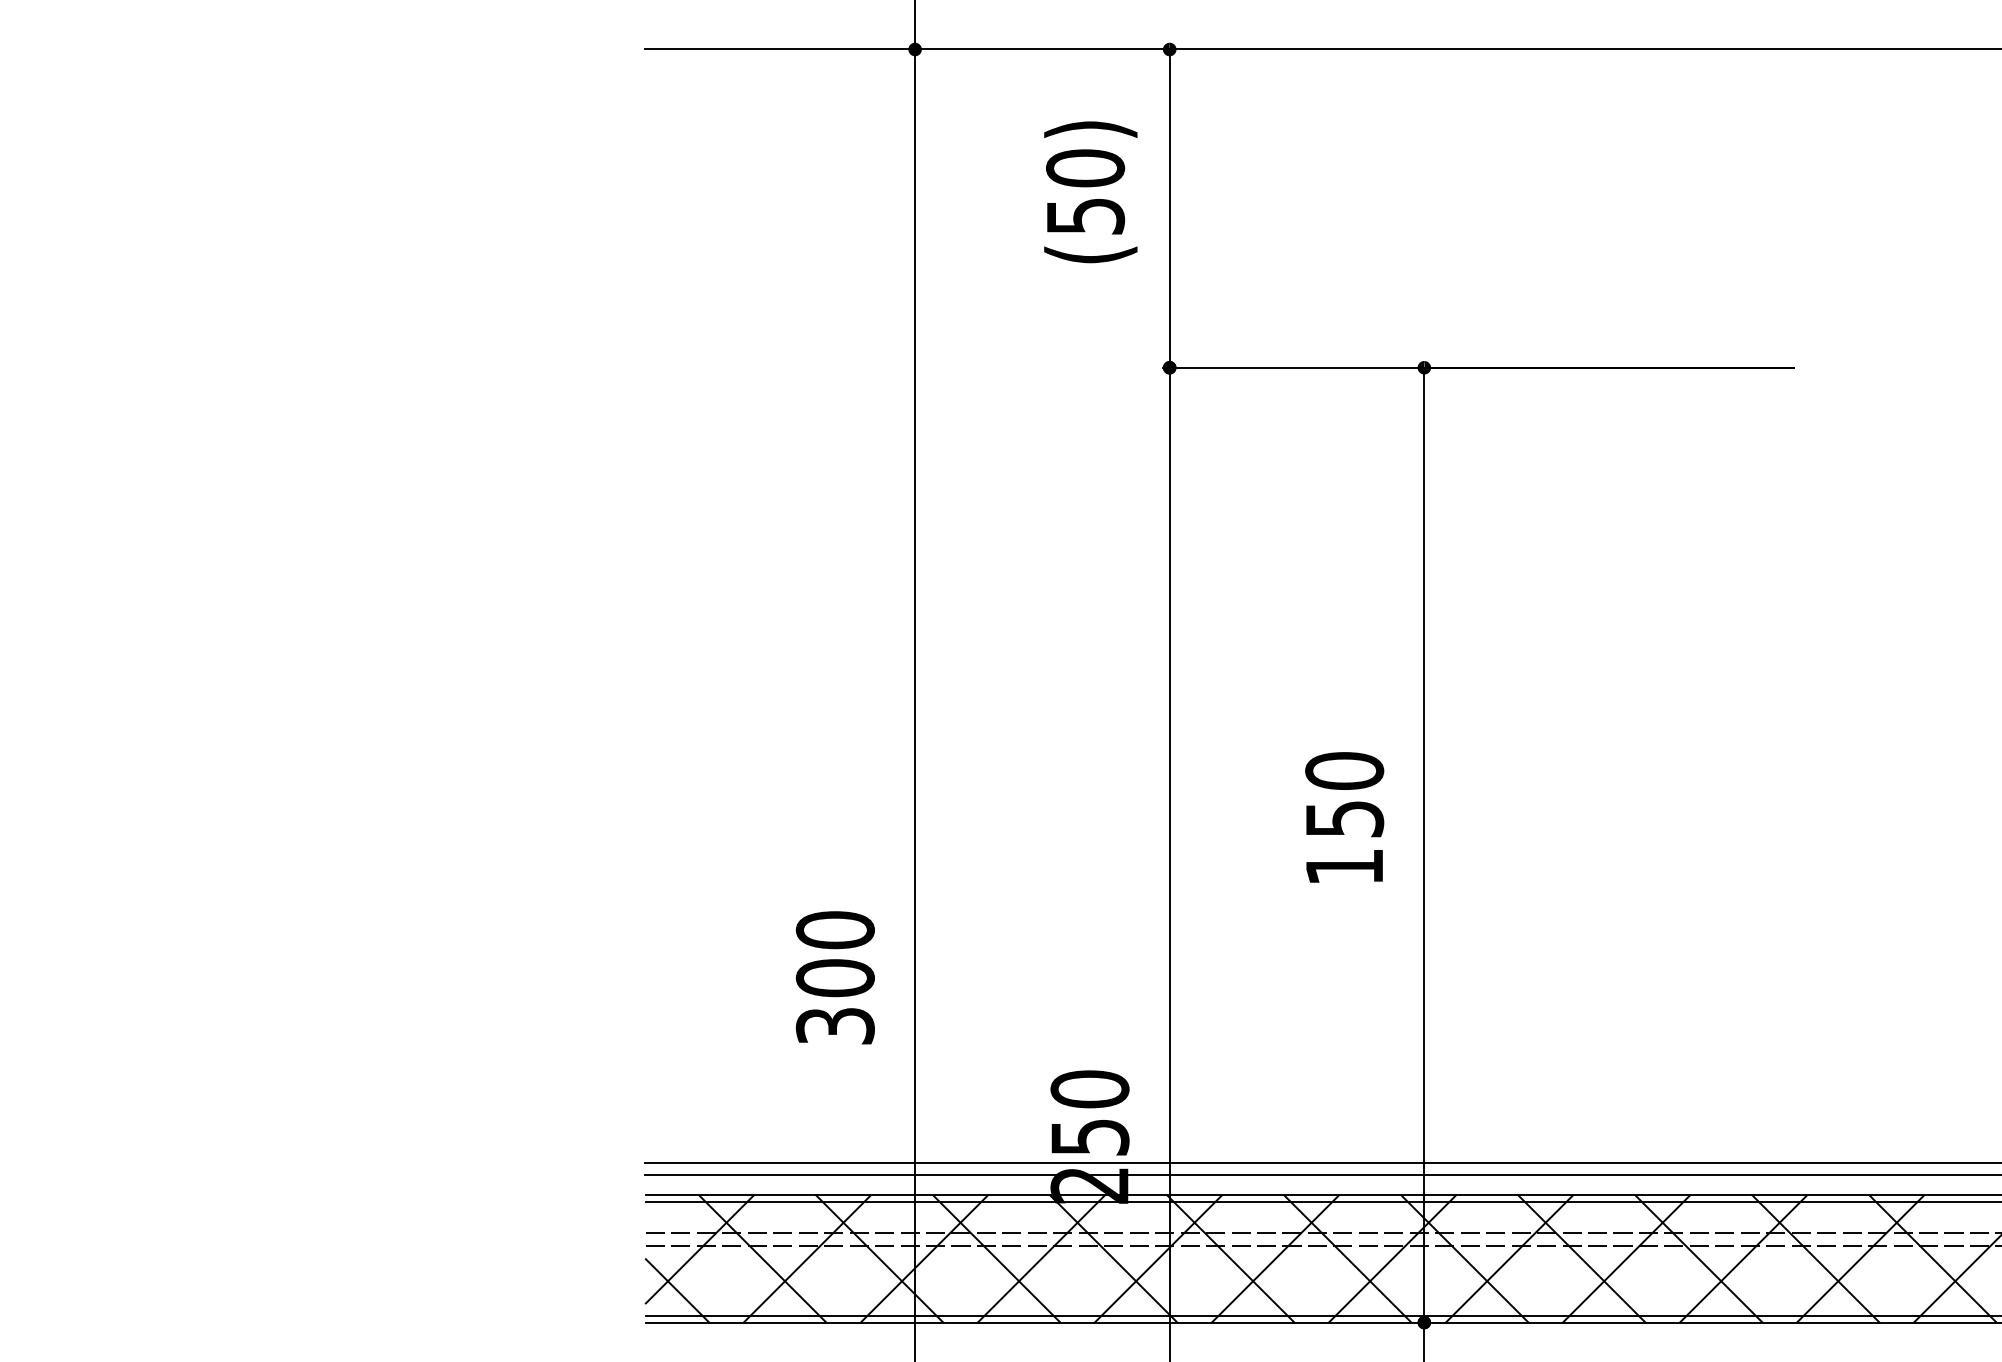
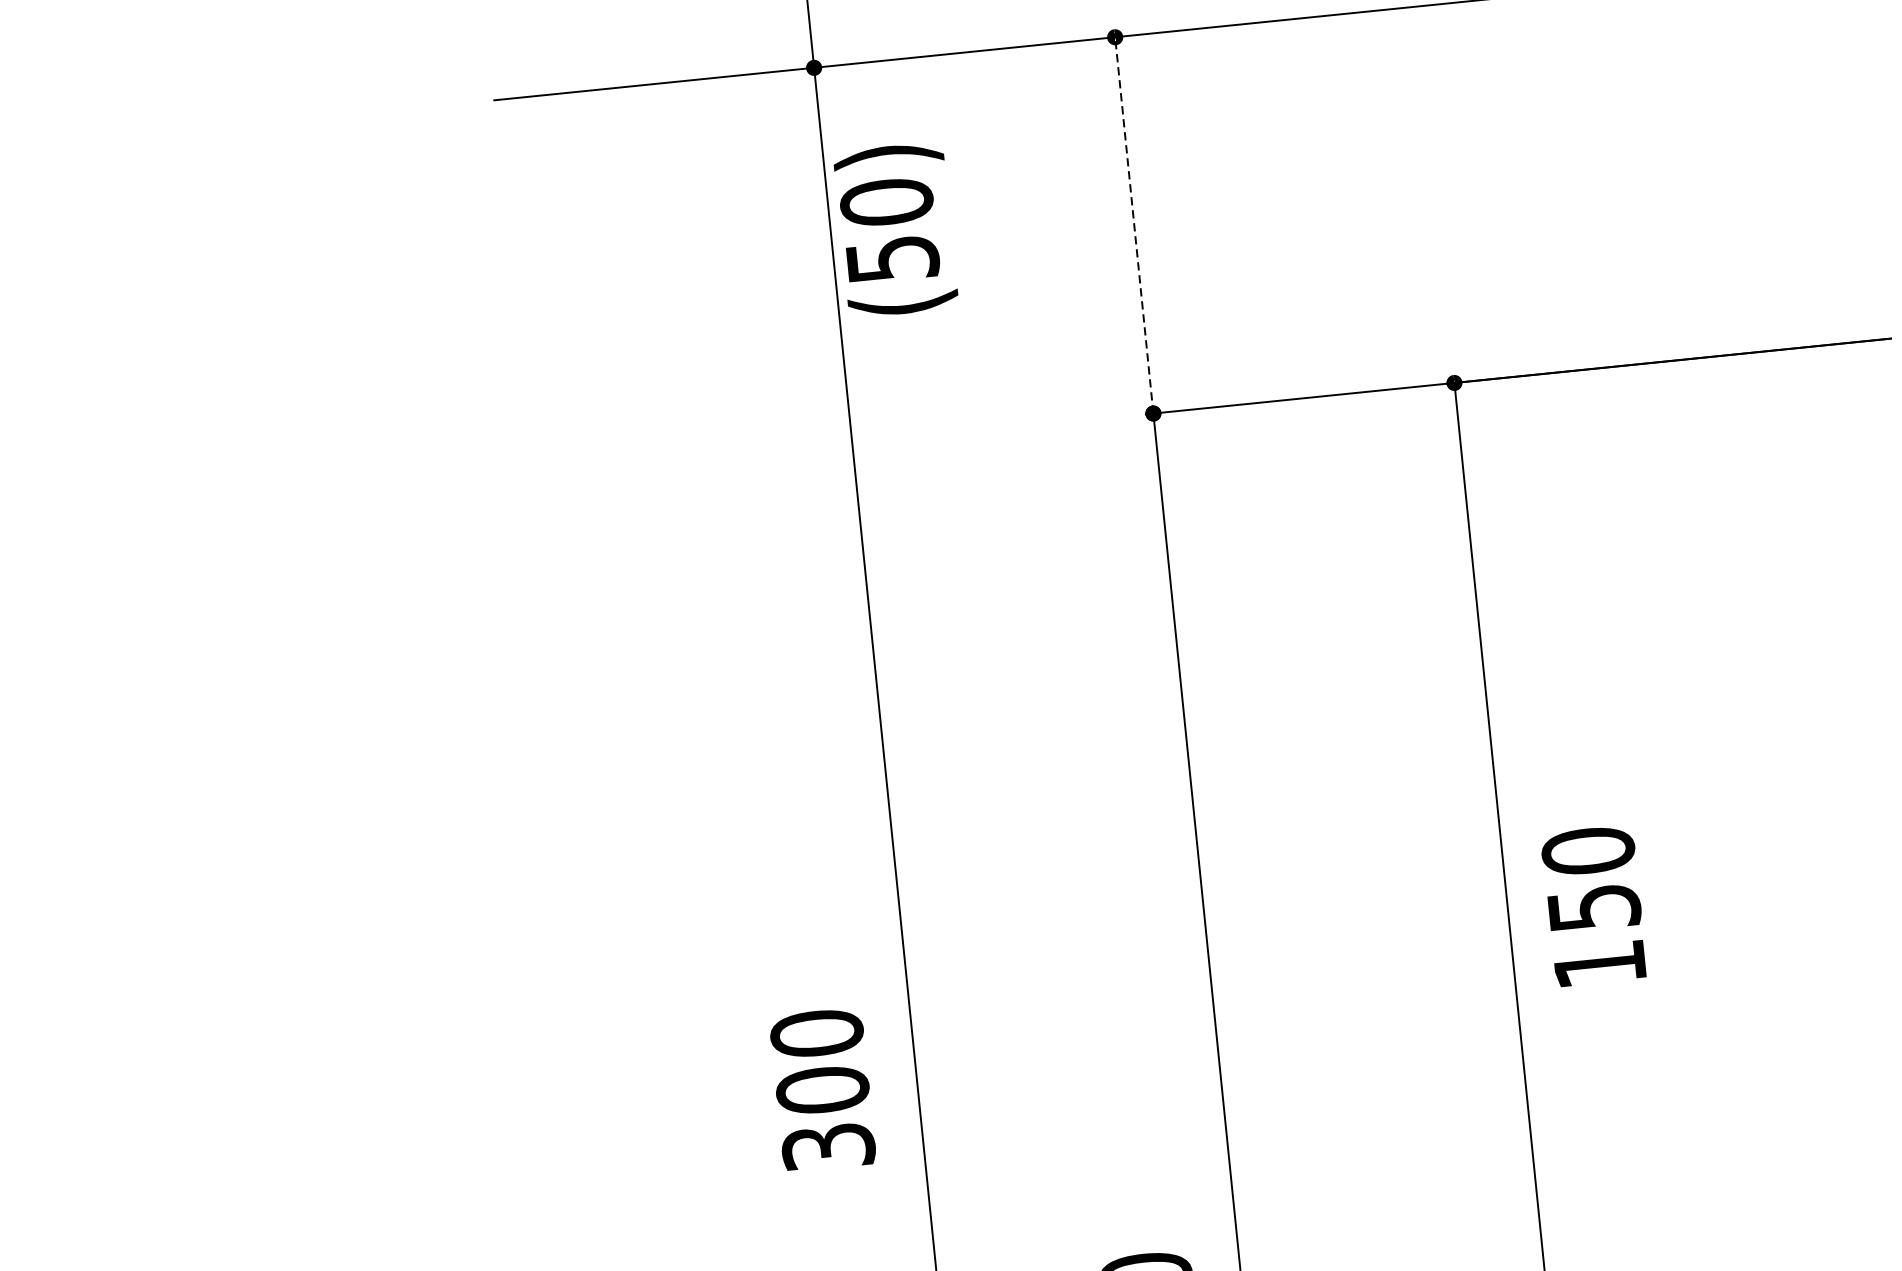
text: (1090, 192) -> (895, 230), moved
line: (1169, 208) -> (1134, 225), solid -> dashed
text: (1344, 817) -> (1593, 906), moved
text: (834, 977) -> (821, 1089), moved

